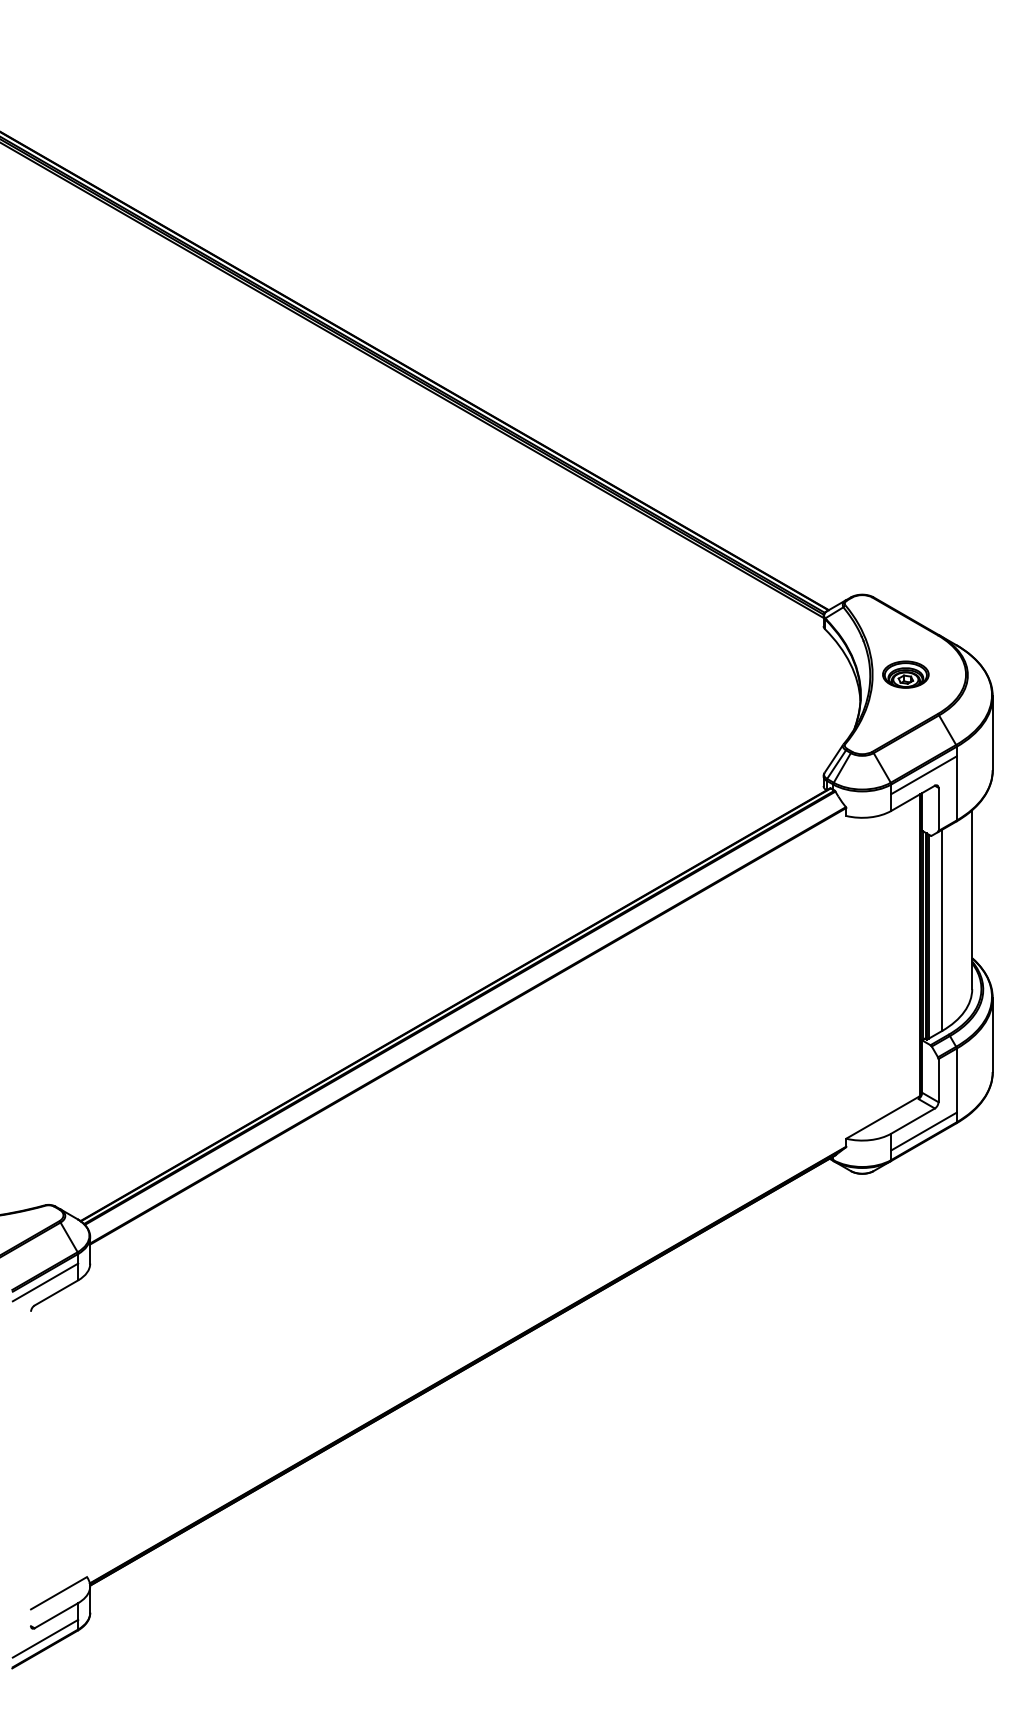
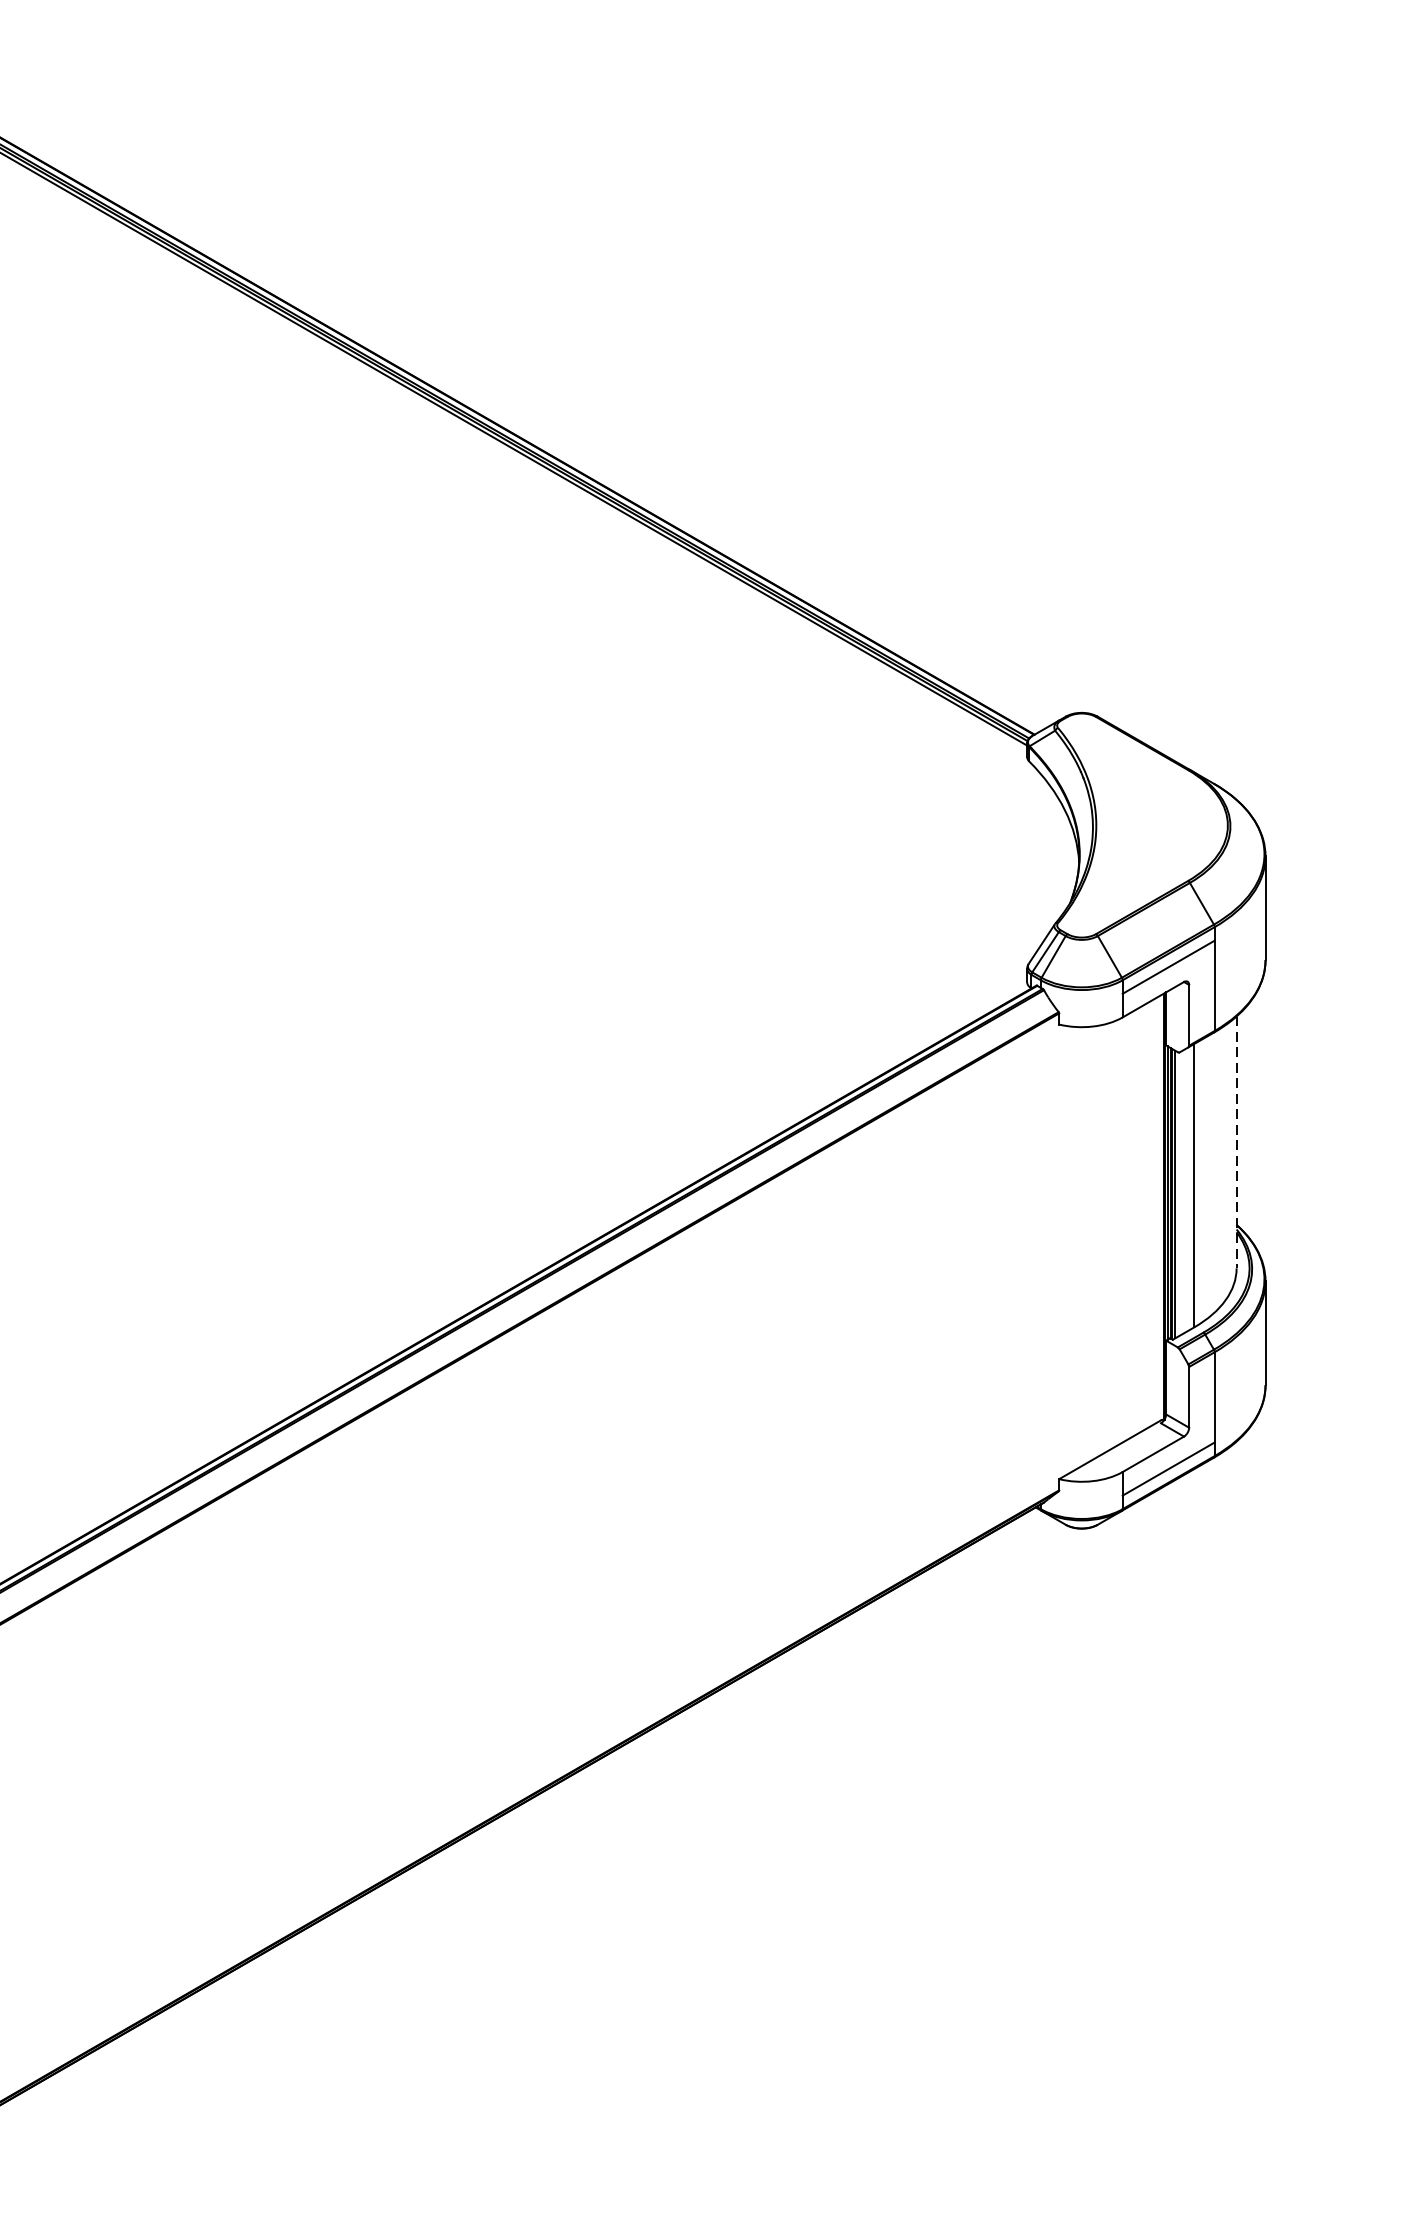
part: (905, 674) -> (1142, 825), removed
line: (972, 900) -> (1236, 1143), solid -> dashed

